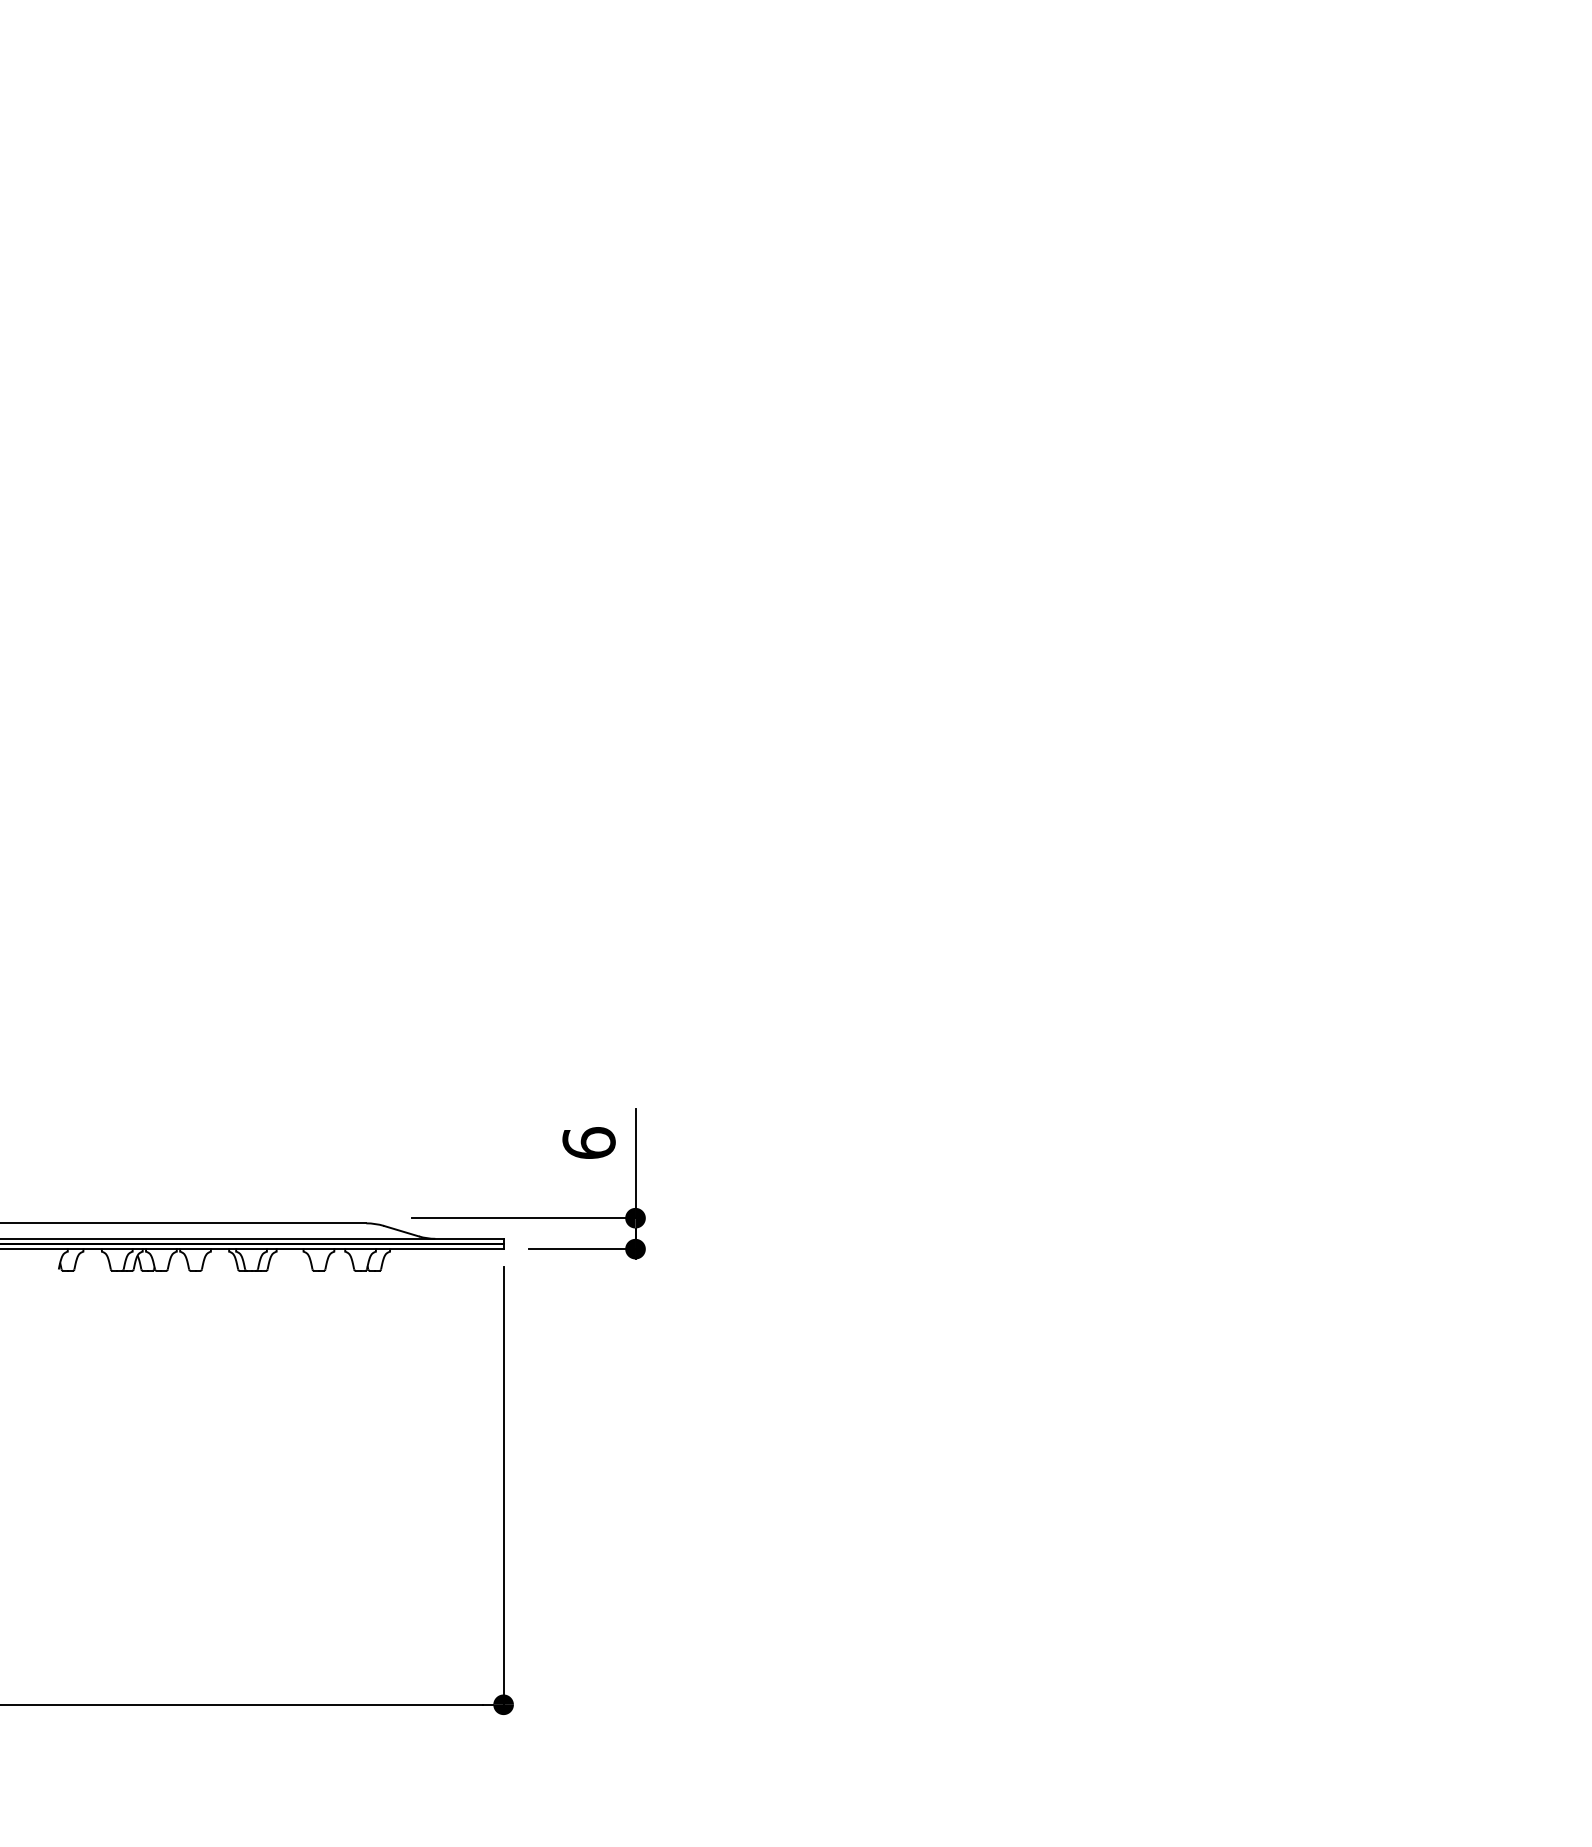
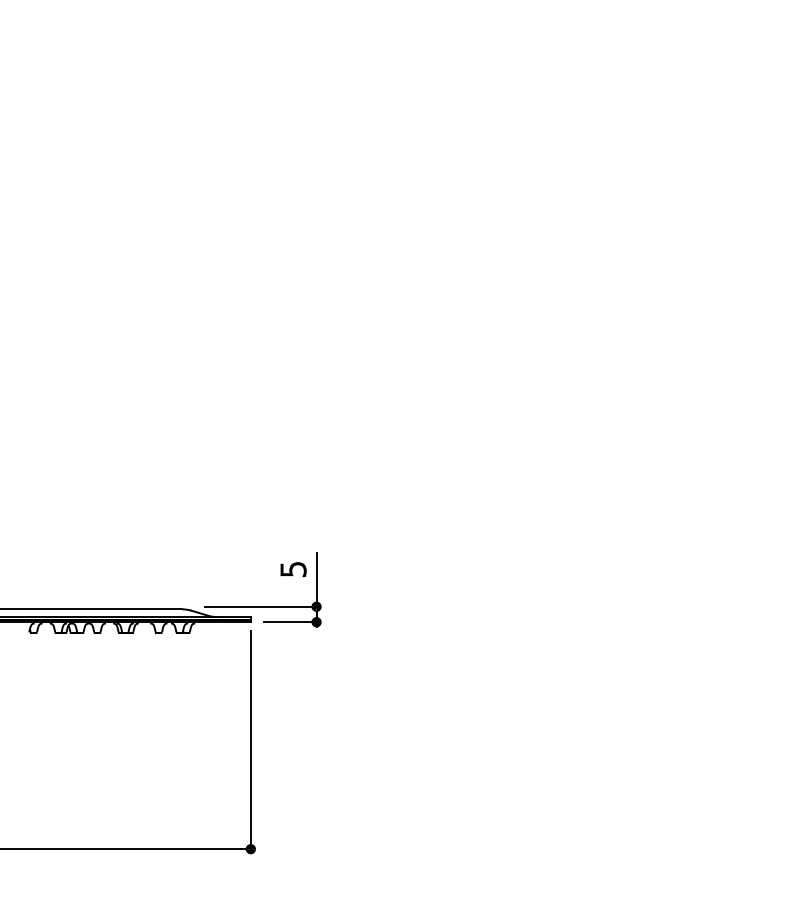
text: (589, 1143) -> (293, 569), 6 -> 5

